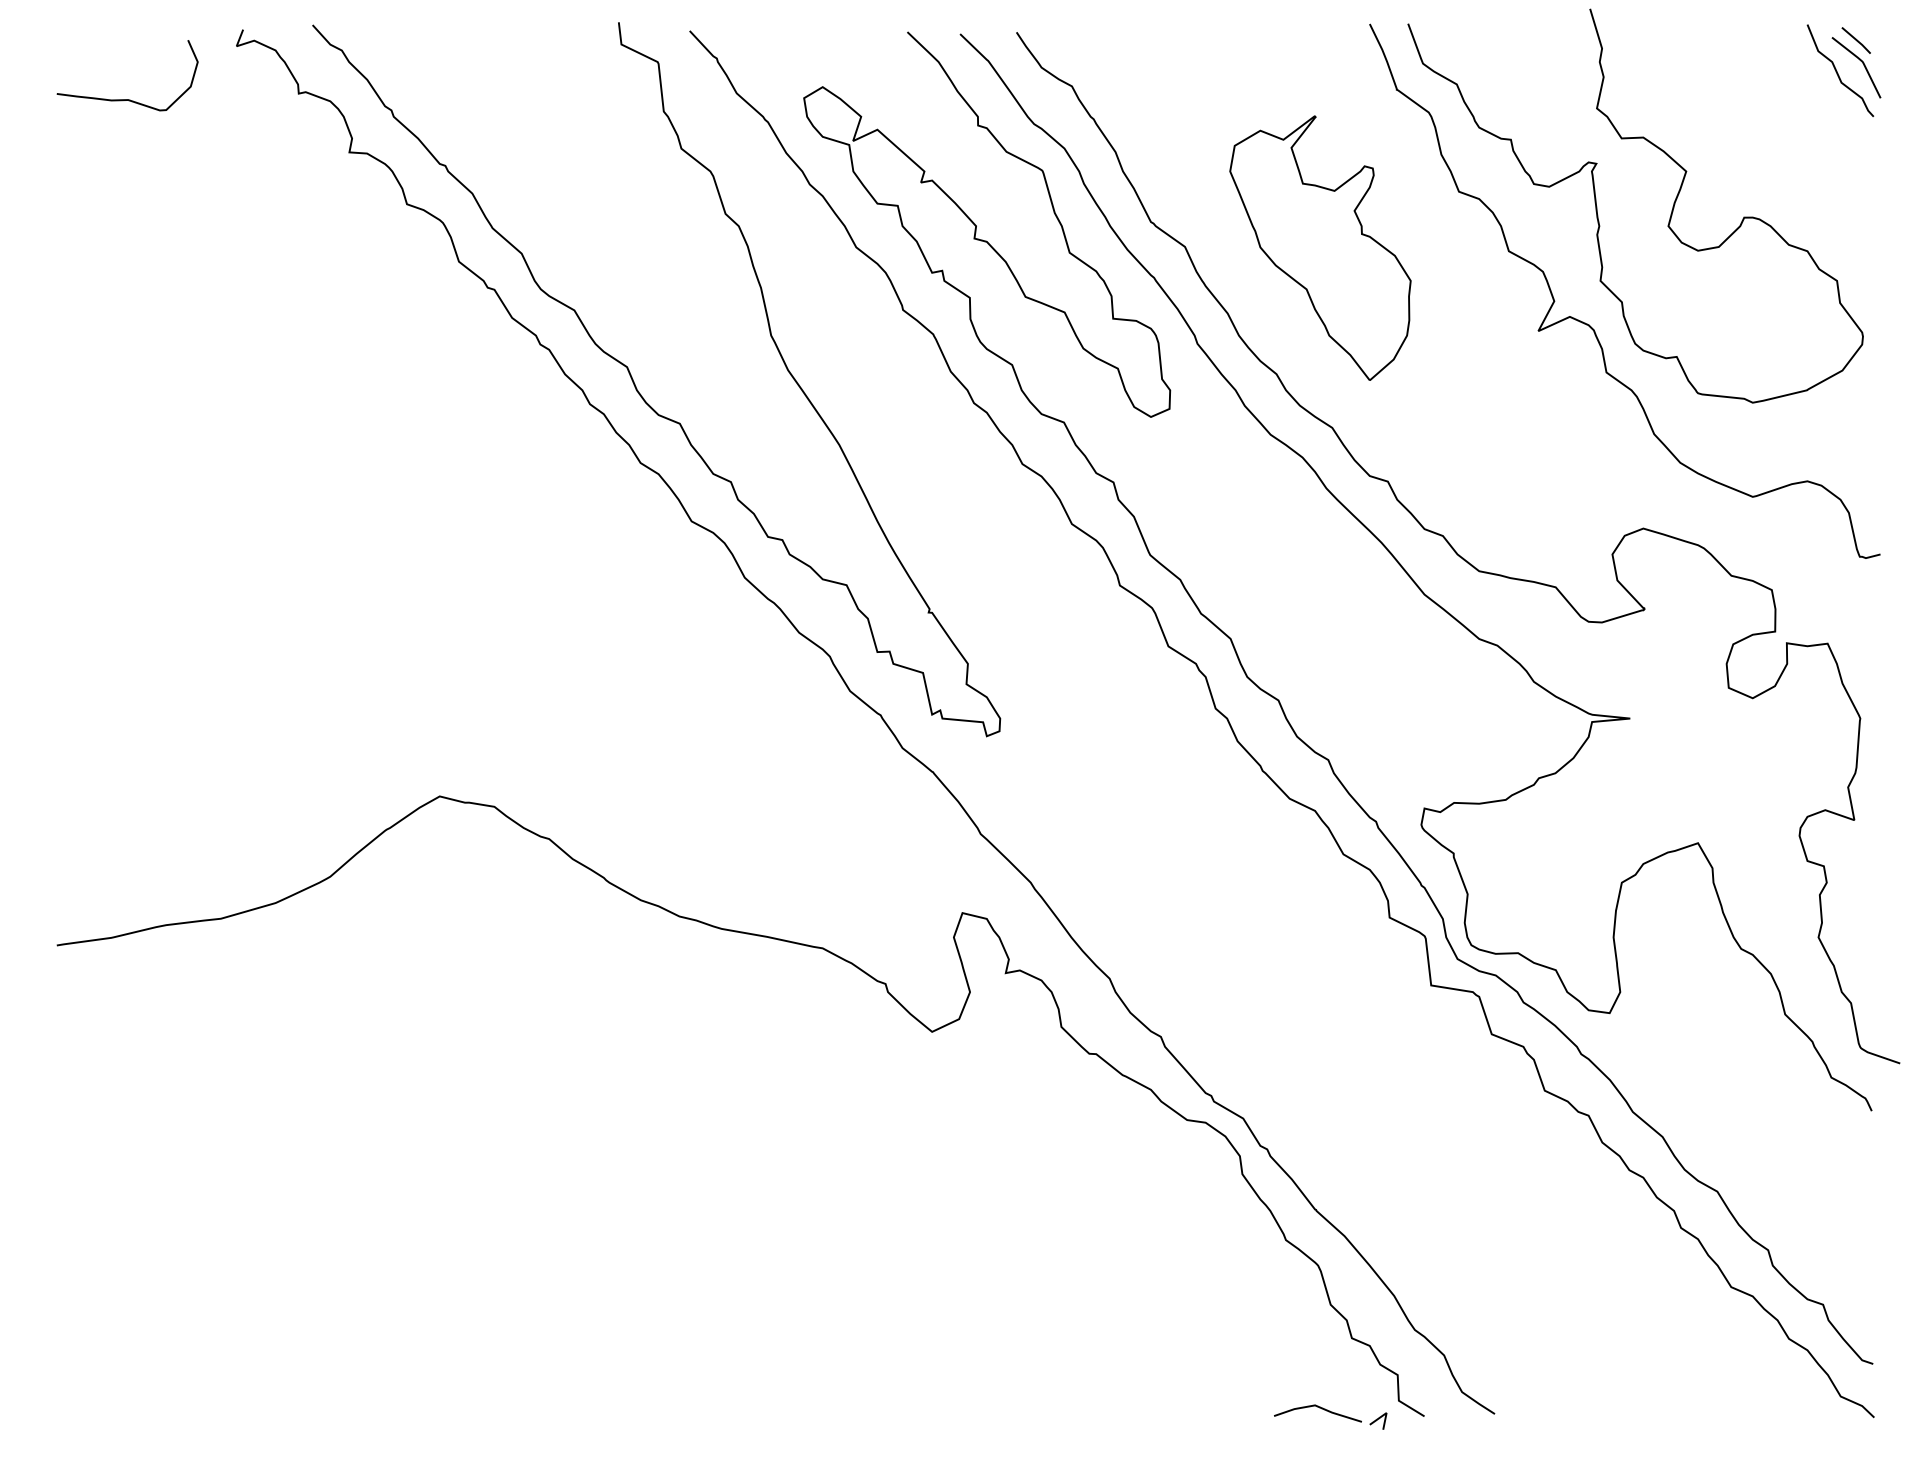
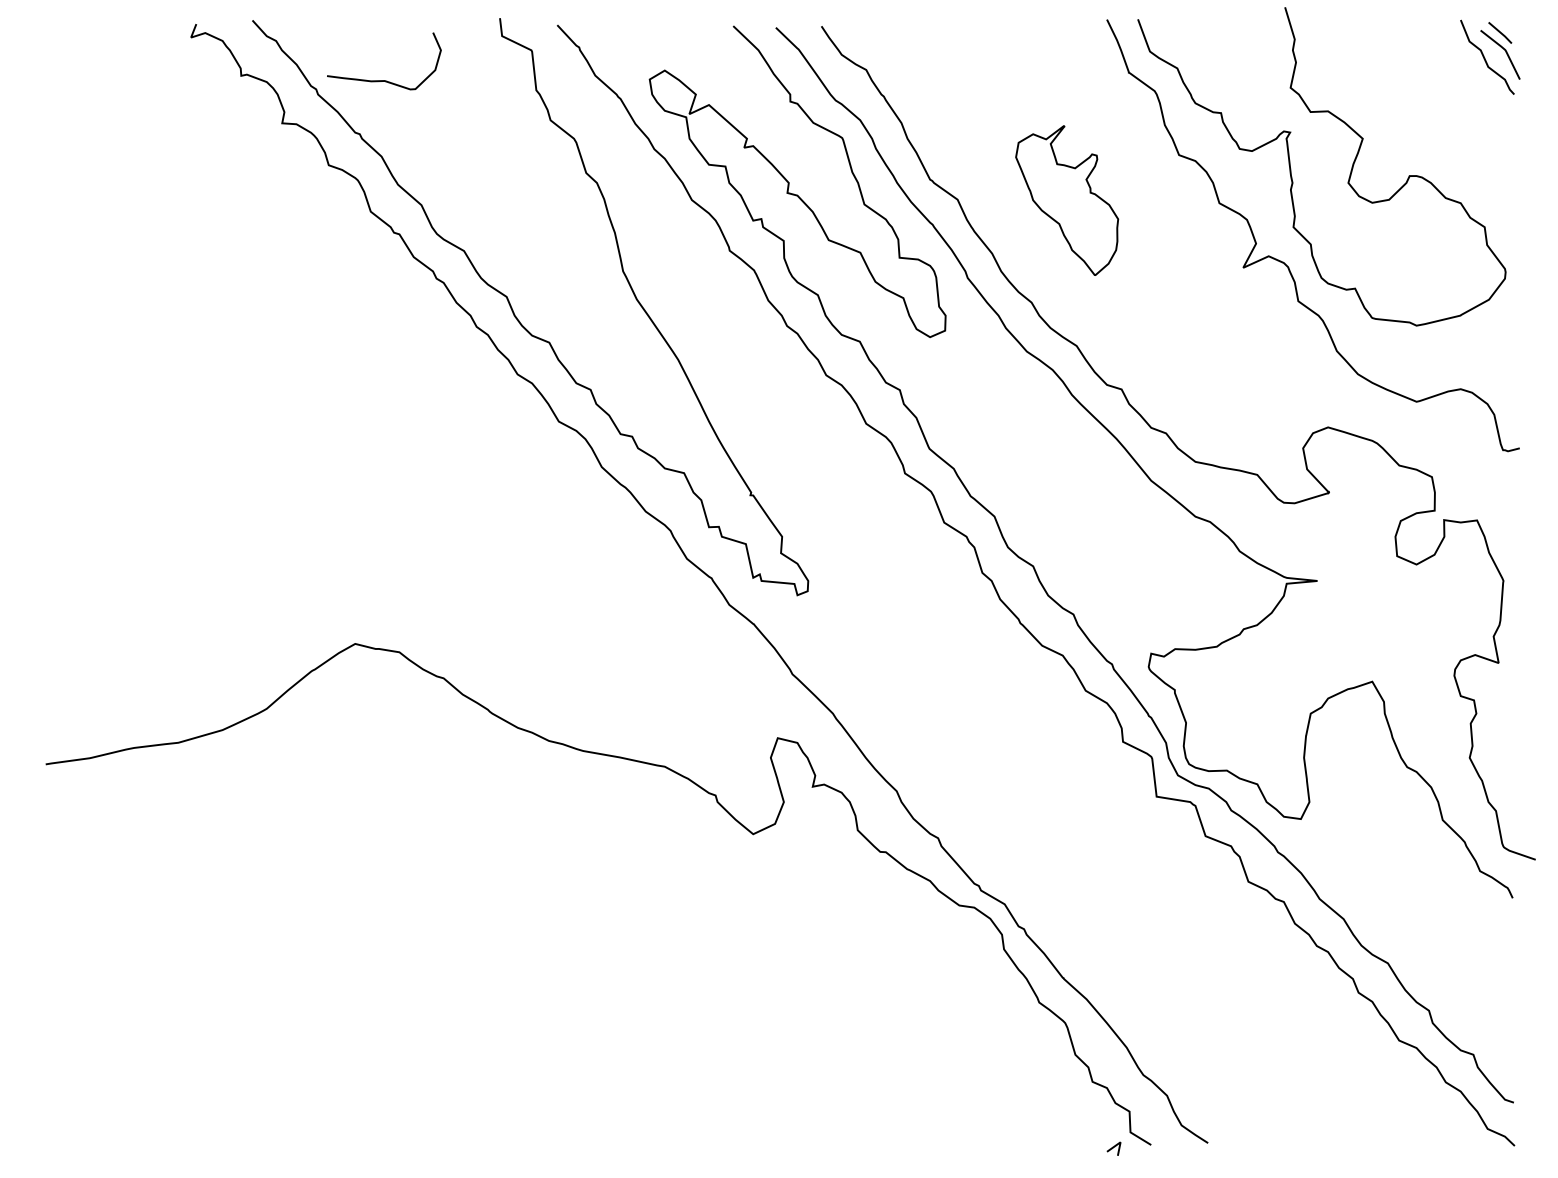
curve: (127, 99) -> (384, 80), moved
part: (1320, 247) -> (1067, 200), size x0.7
line: (1319, 1408) -> (1066, 1138), removed

